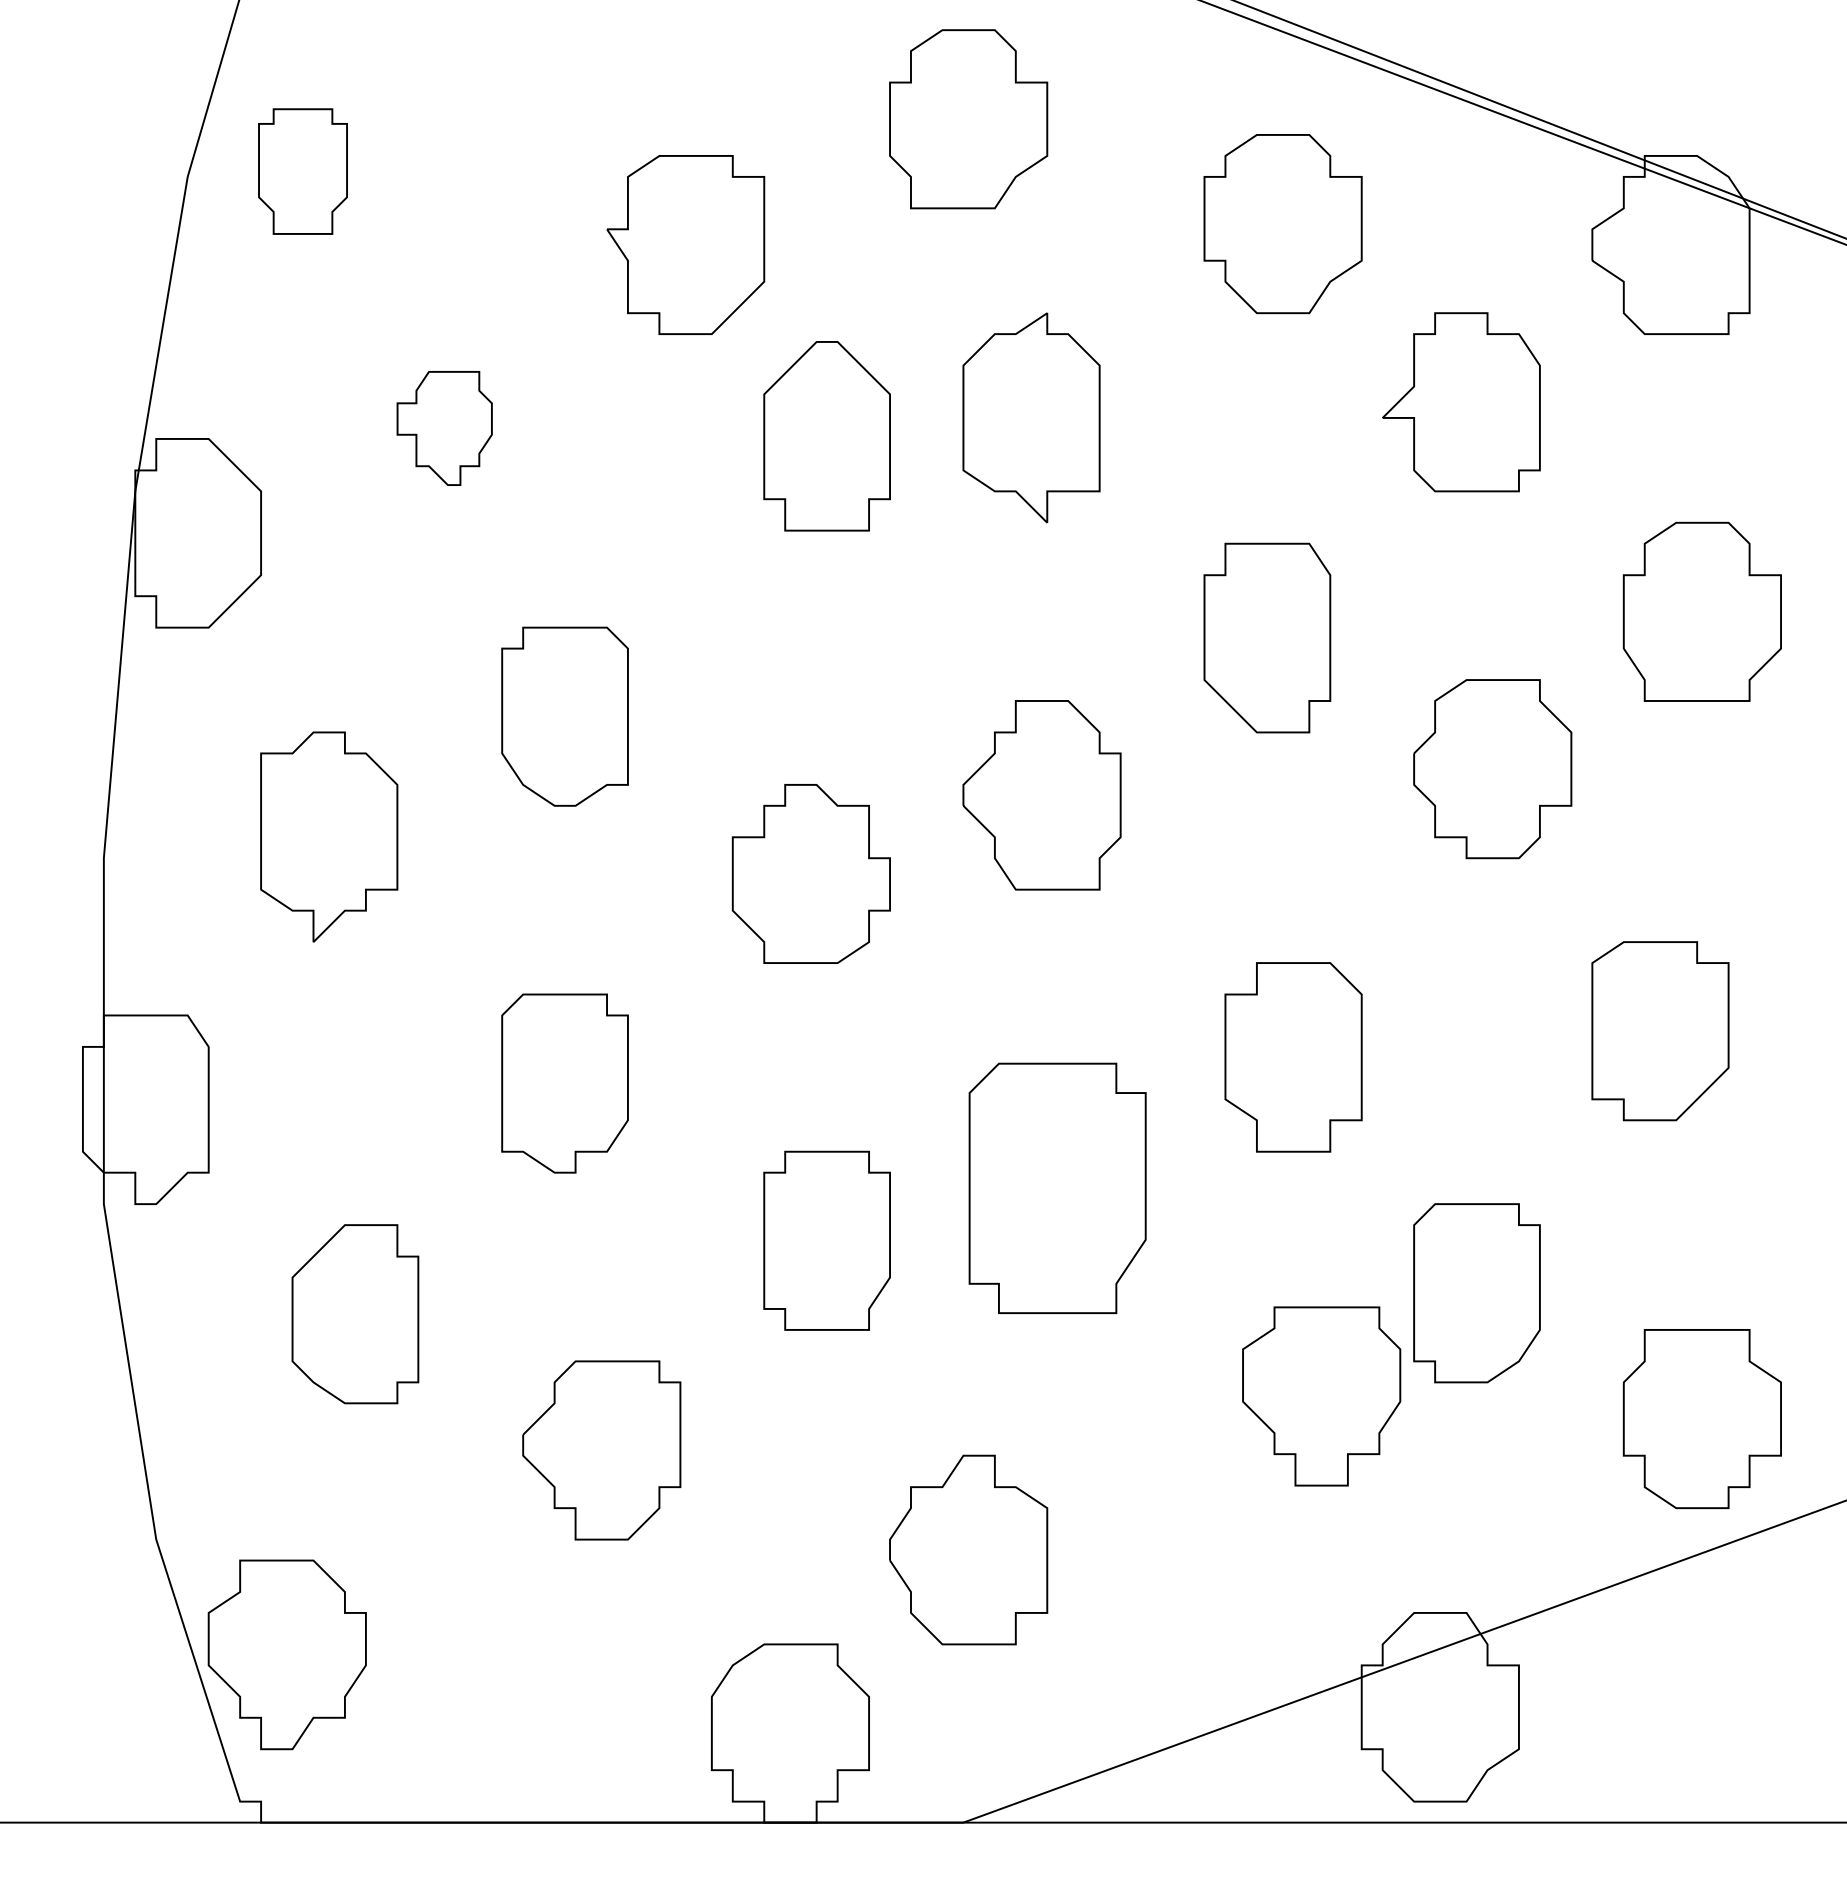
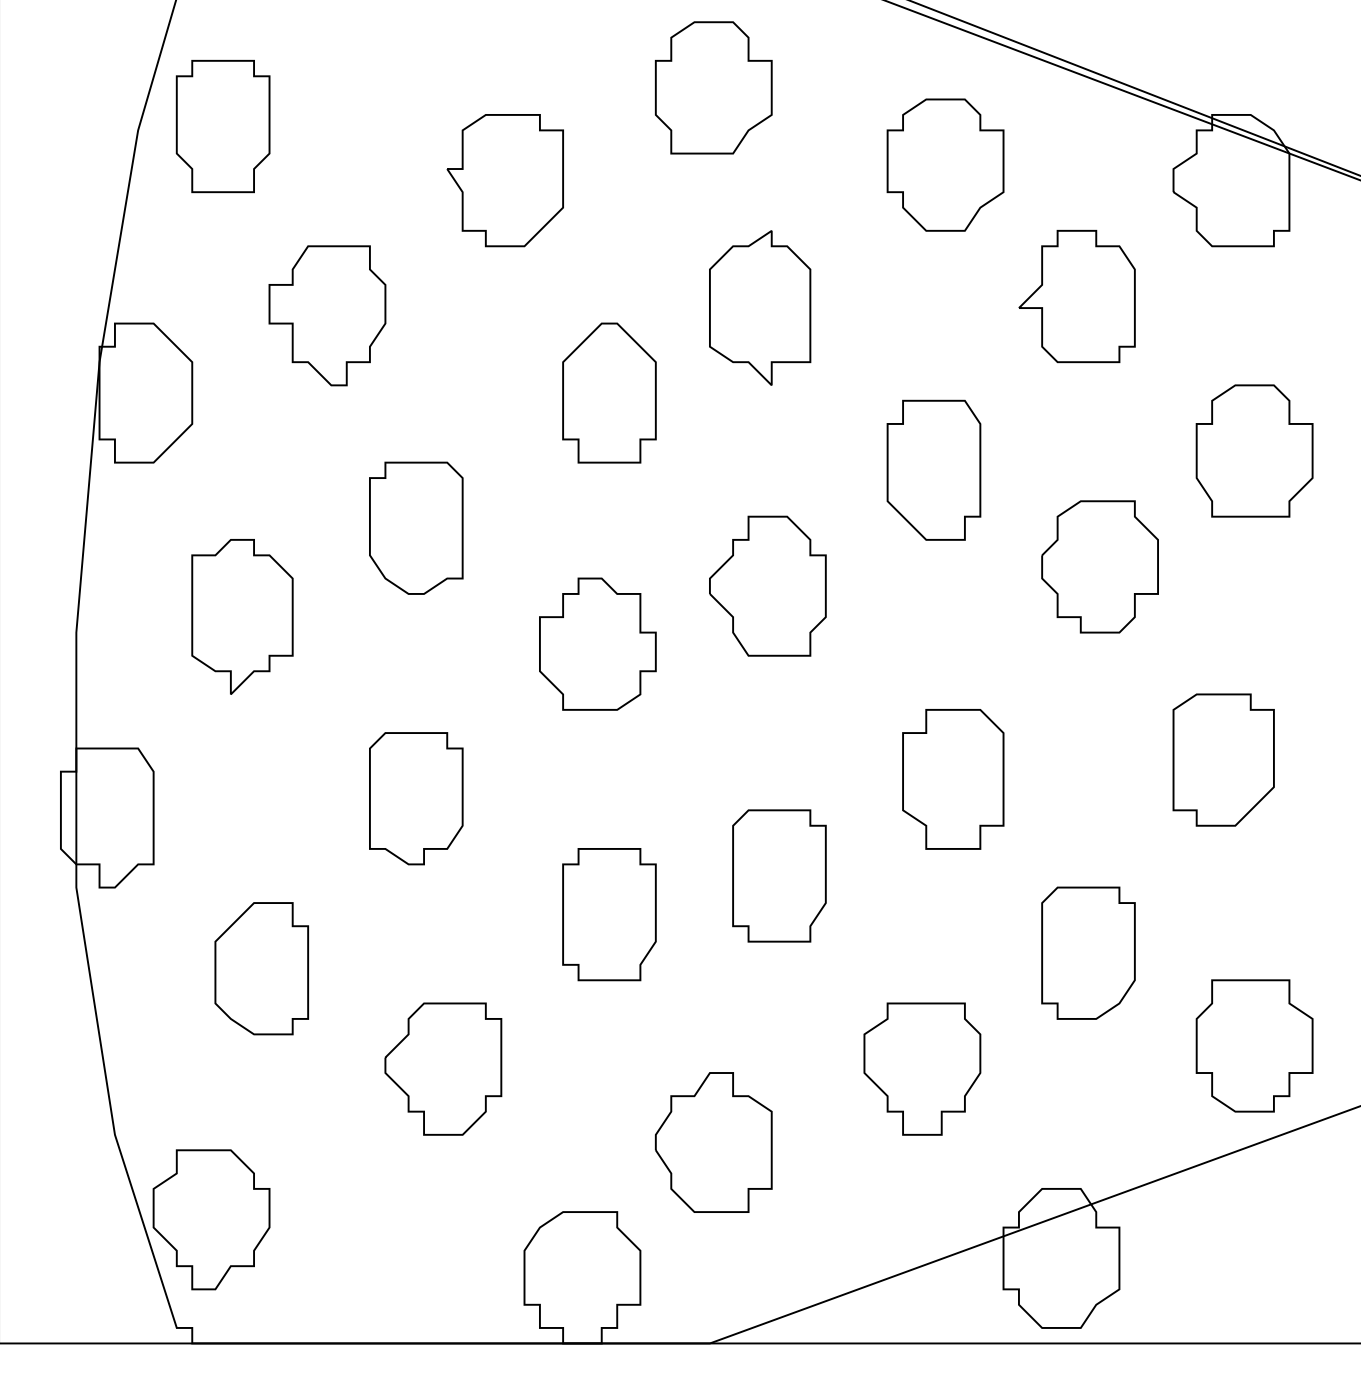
part: (302, 171) -> (222, 126), size x1.43
part: (444, 428) -> (327, 315), size x1.67
part: (826, 436) -> (609, 393), moved
part: (1057, 1188) -> (779, 876), size x0.71
part: (1321, 1396) -> (922, 1069), moved

